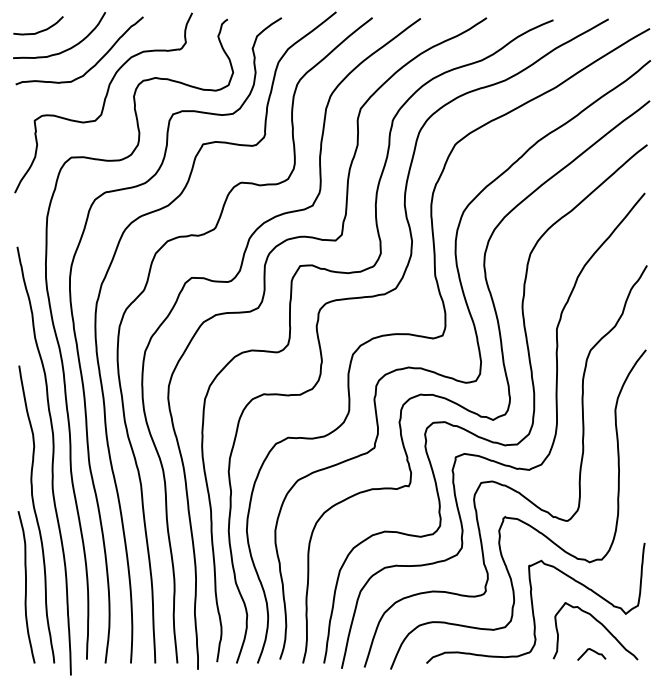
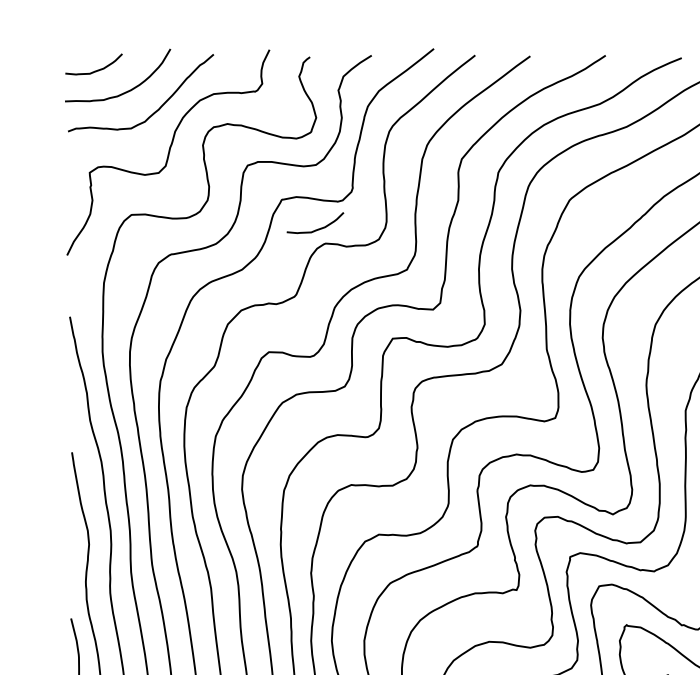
curve: (234, 169) -> (317, 228), added

